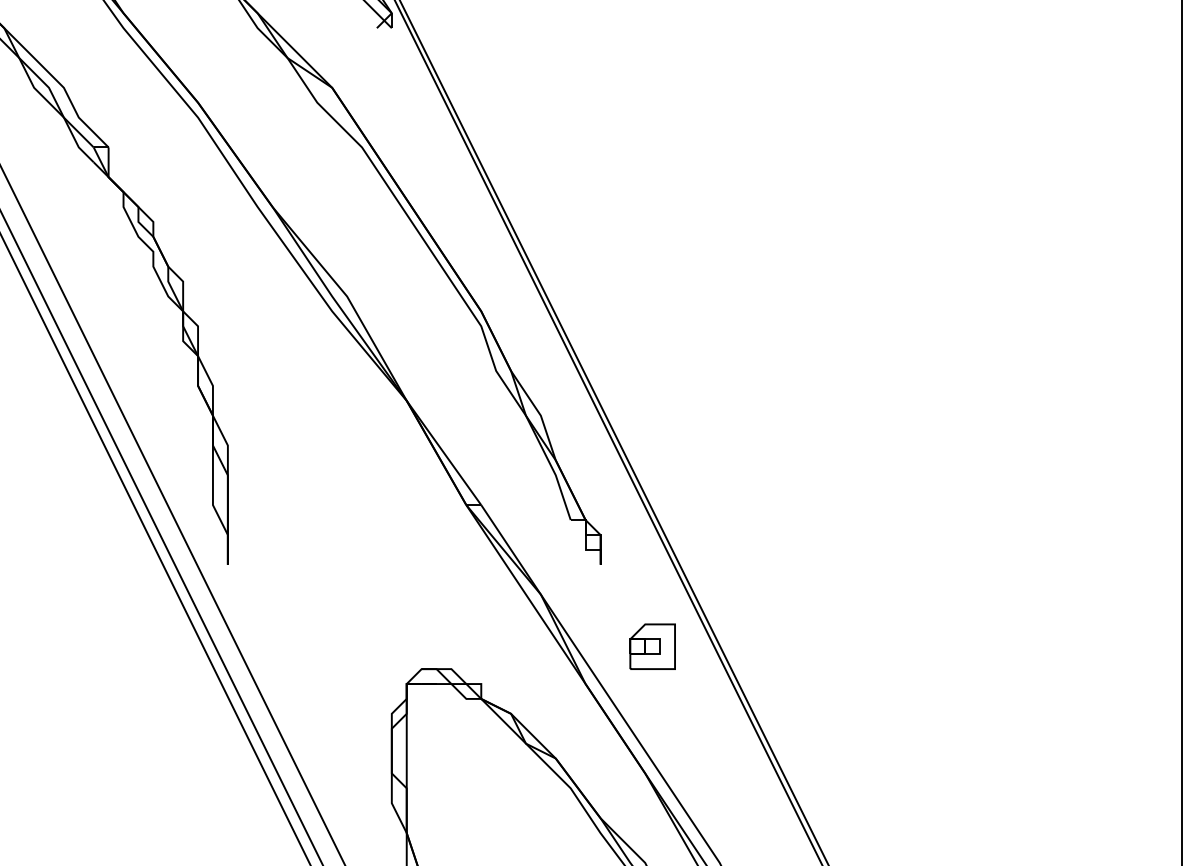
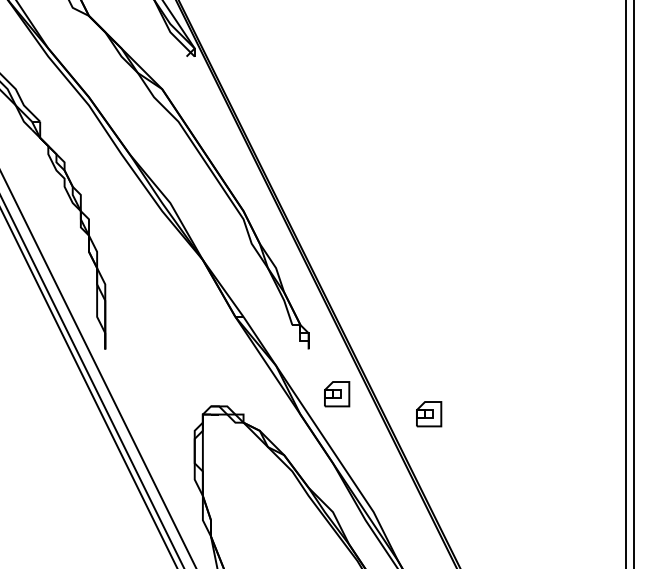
part: (822, 683) -> (429, 414), added

